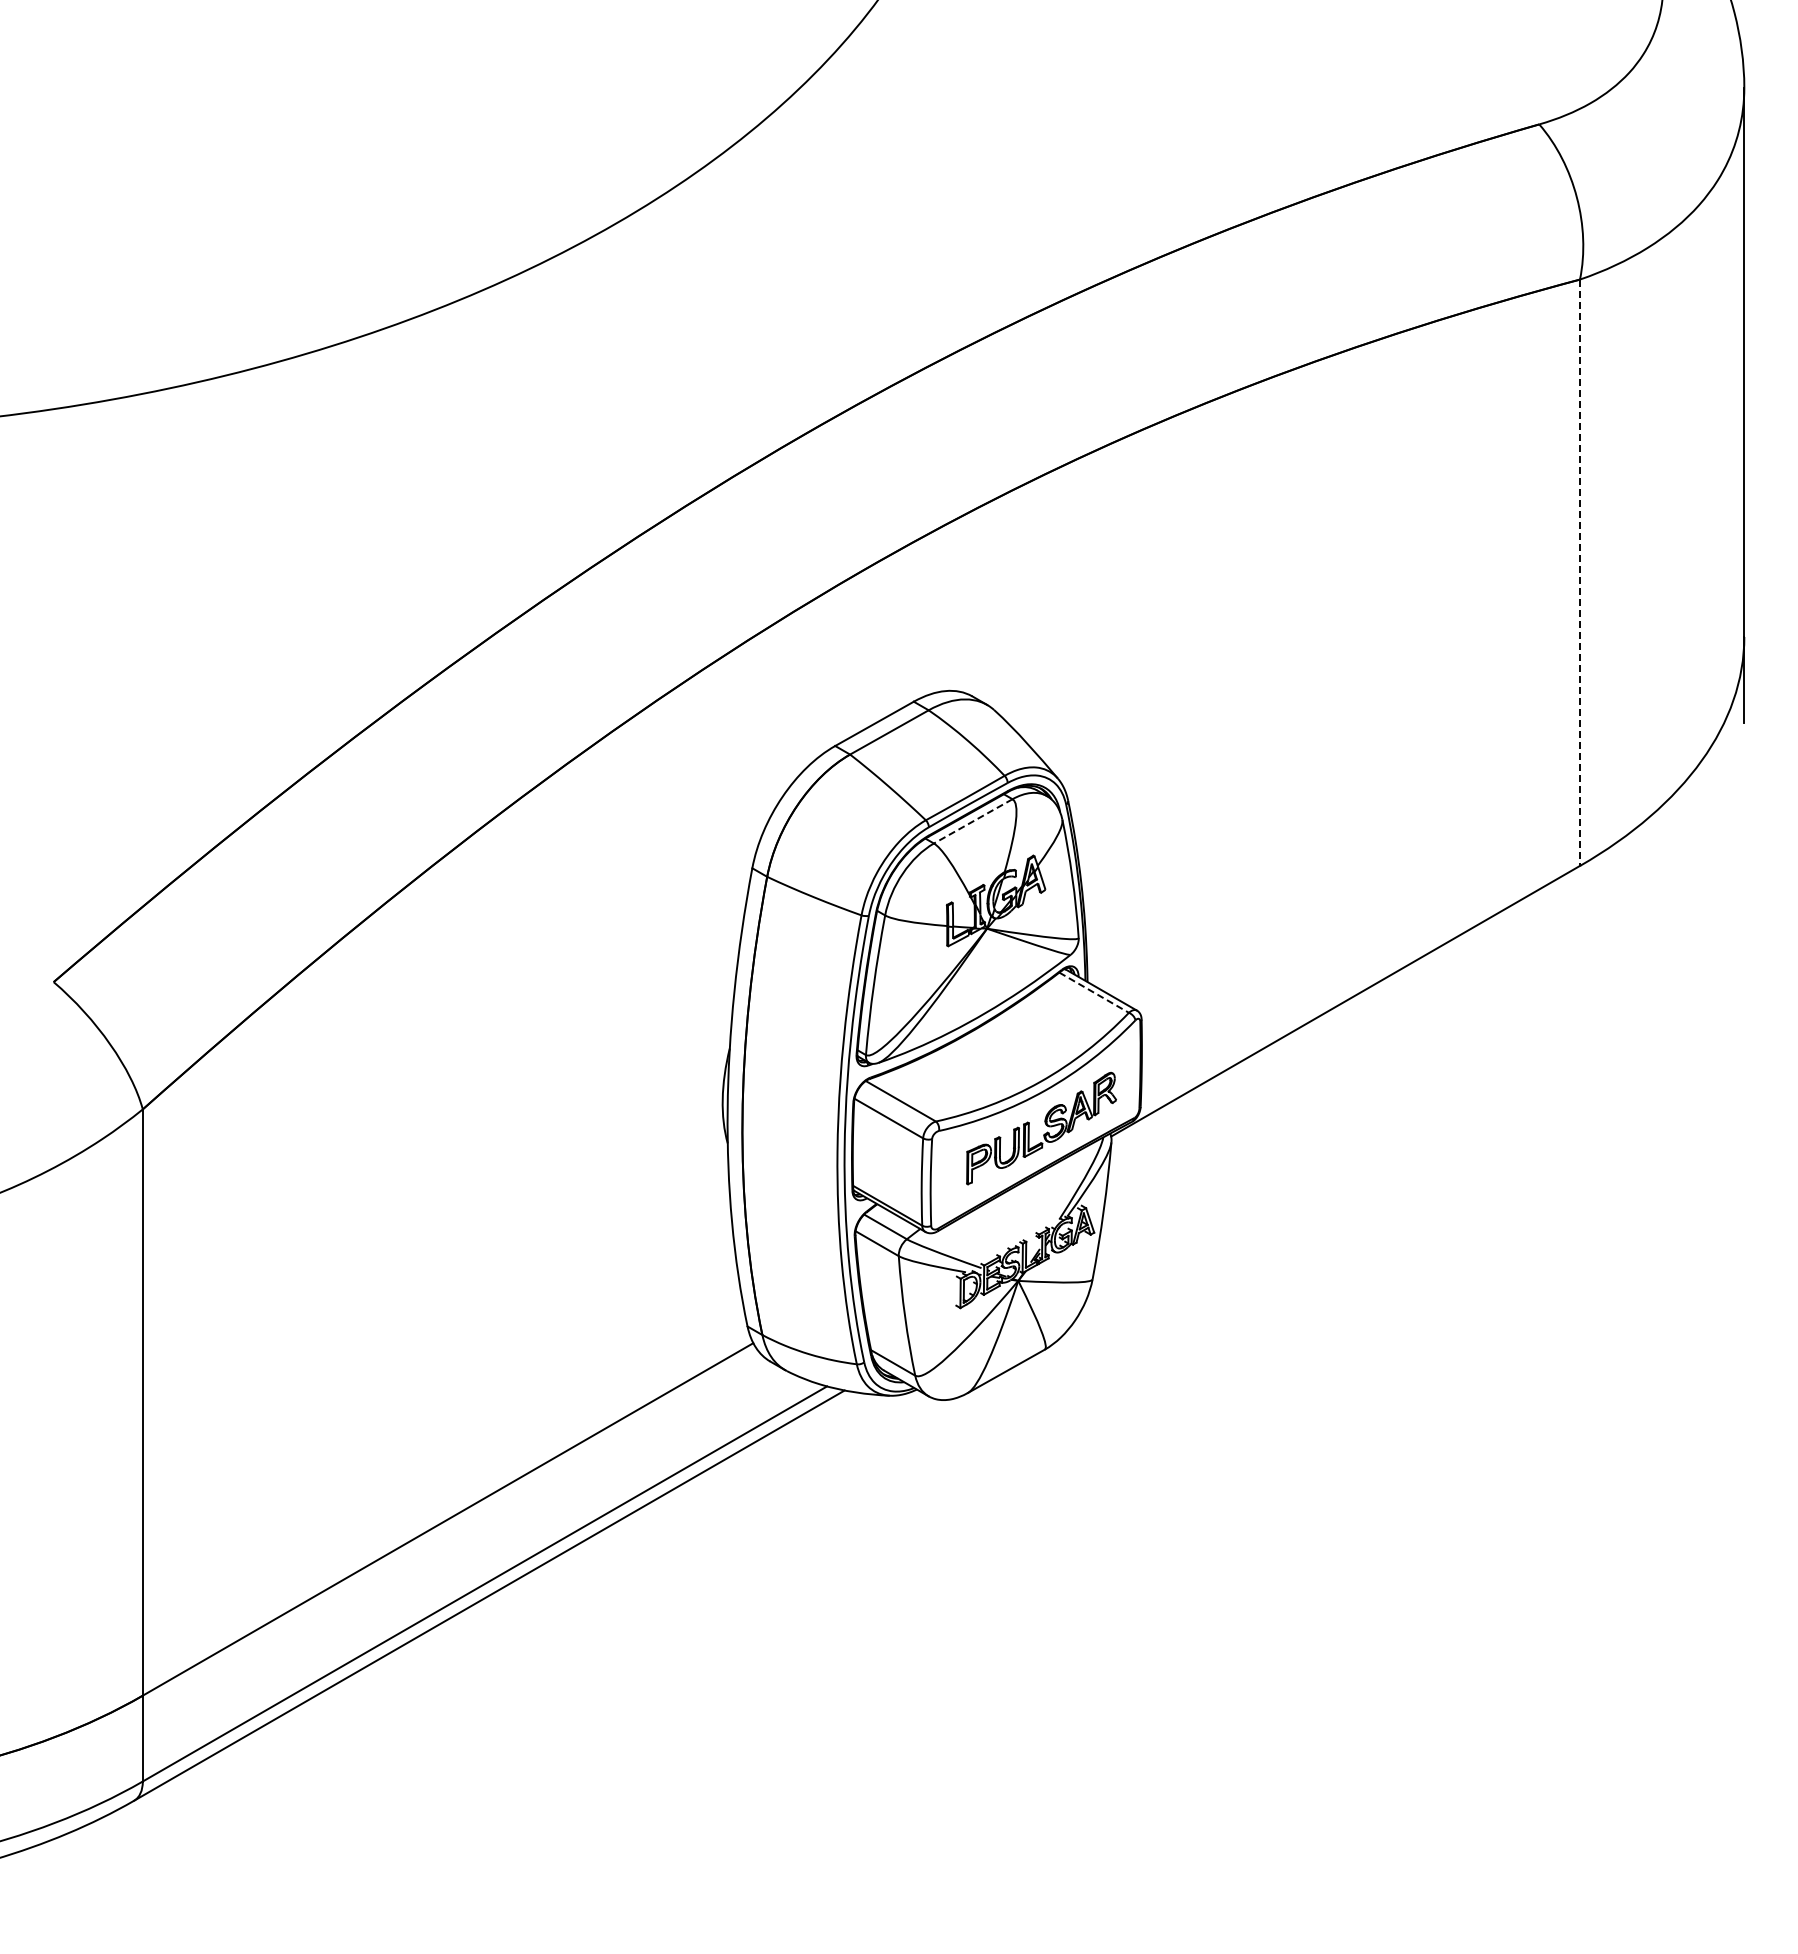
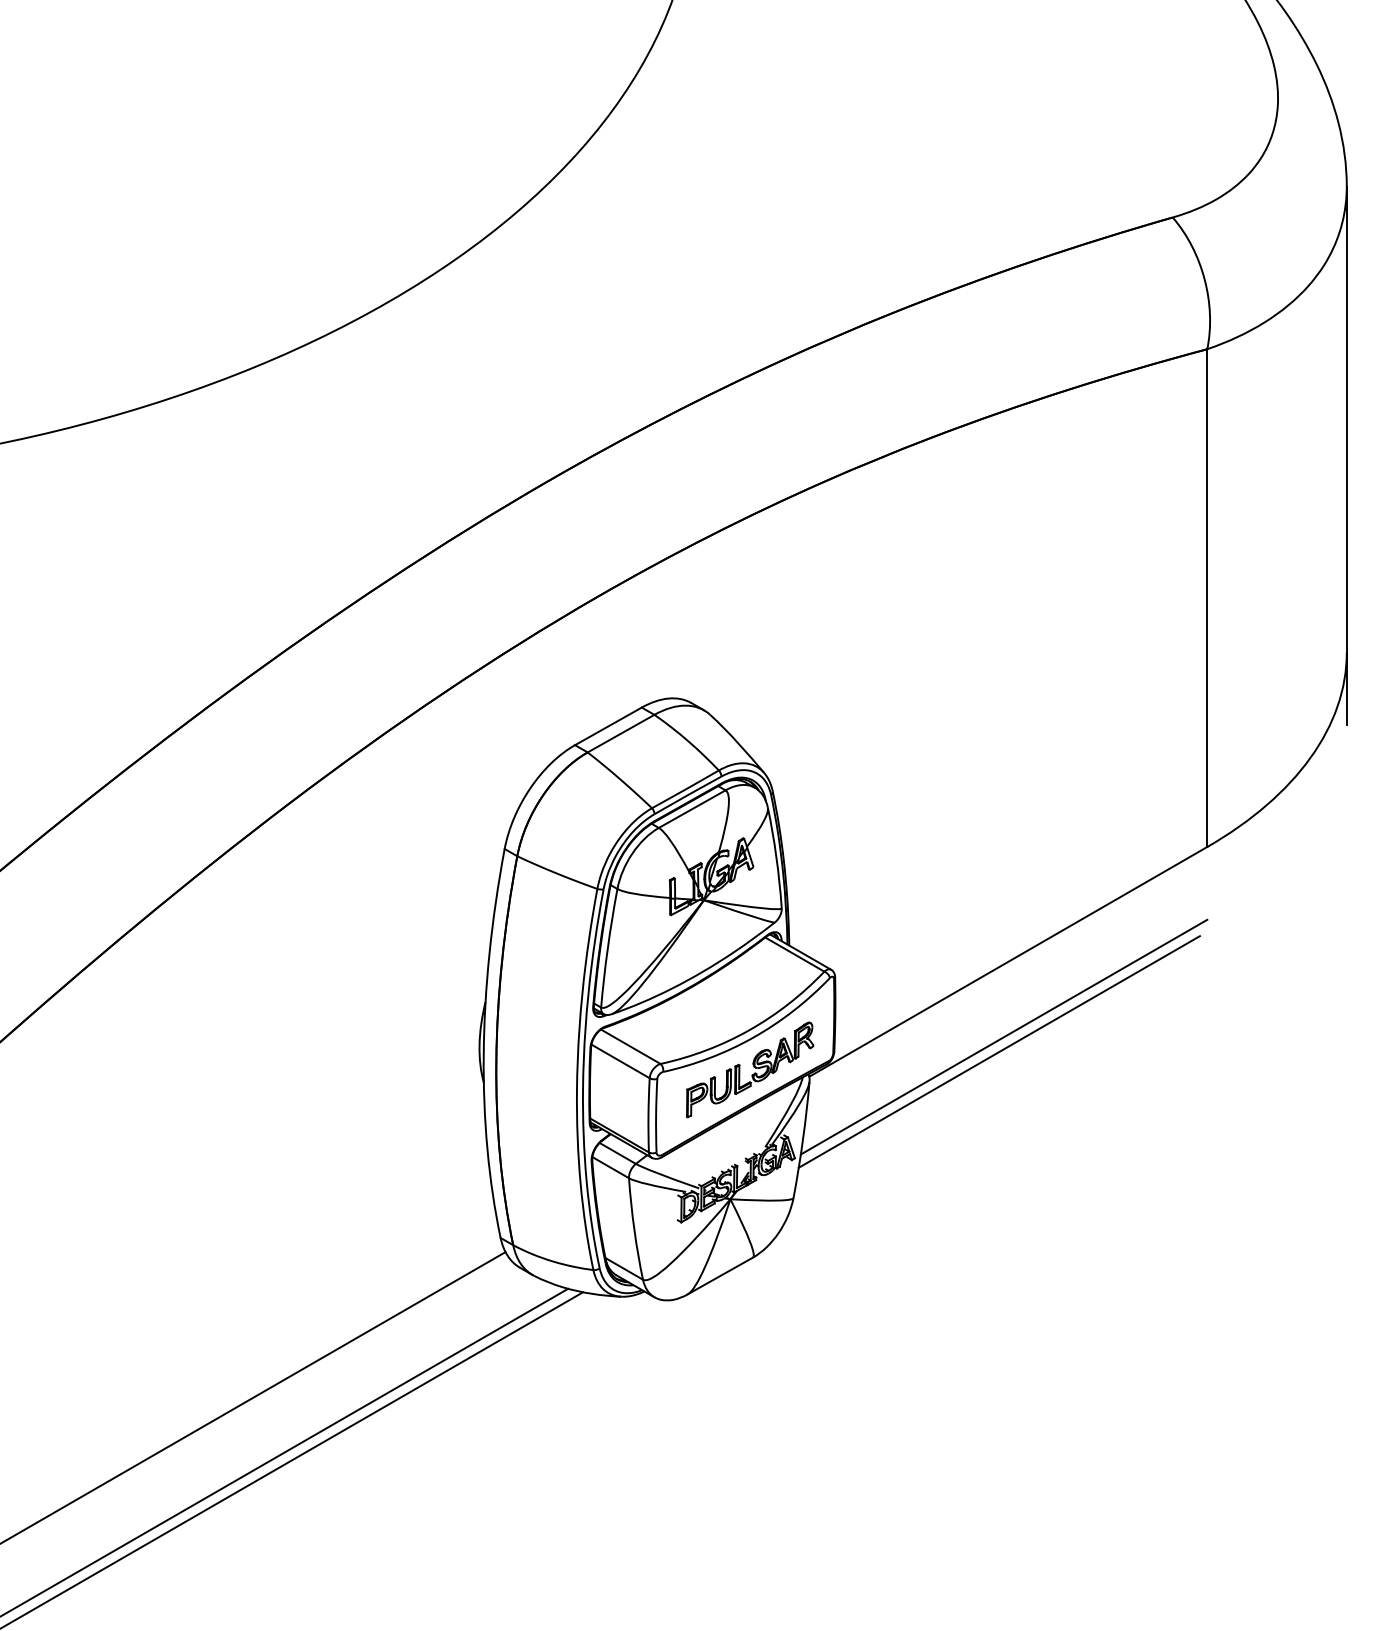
line: (1580, 573) -> (1207, 598), dashed -> solid
line: (972, 821) -> (691, 809), dashed -> solid
line: (1094, 992) -> (795, 954), dashed -> solid
line: (1340, 1089) -> (1003, 1036), added
line: (1334, 1106) -> (998, 1051), added

